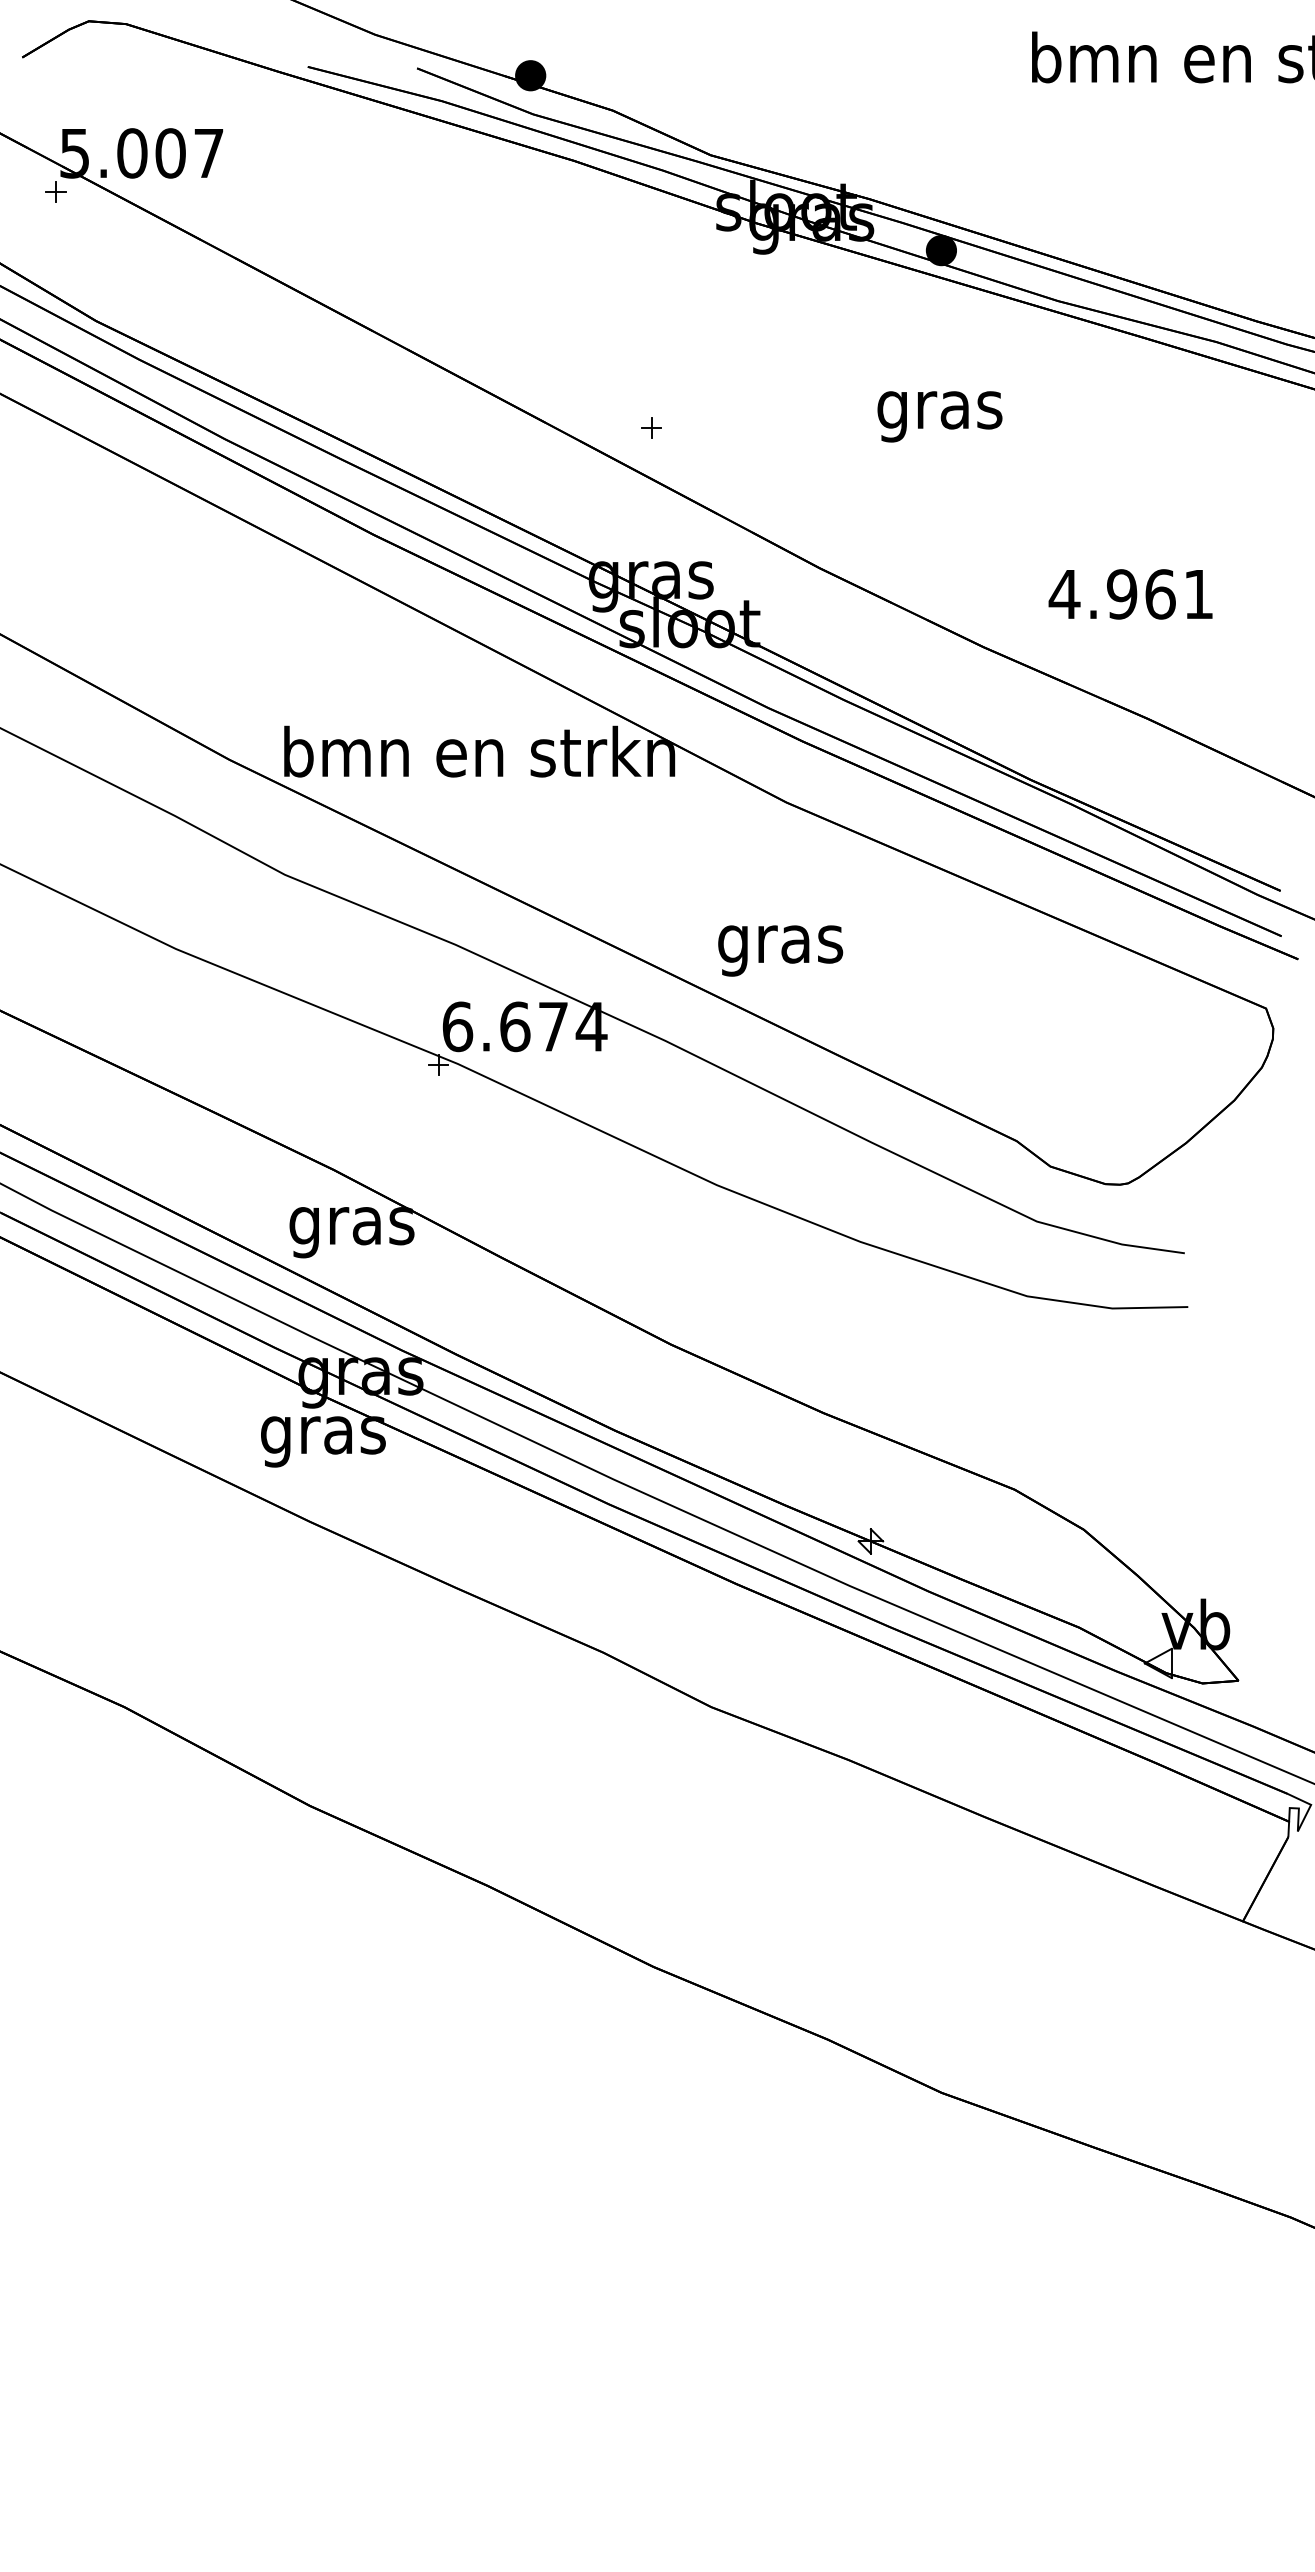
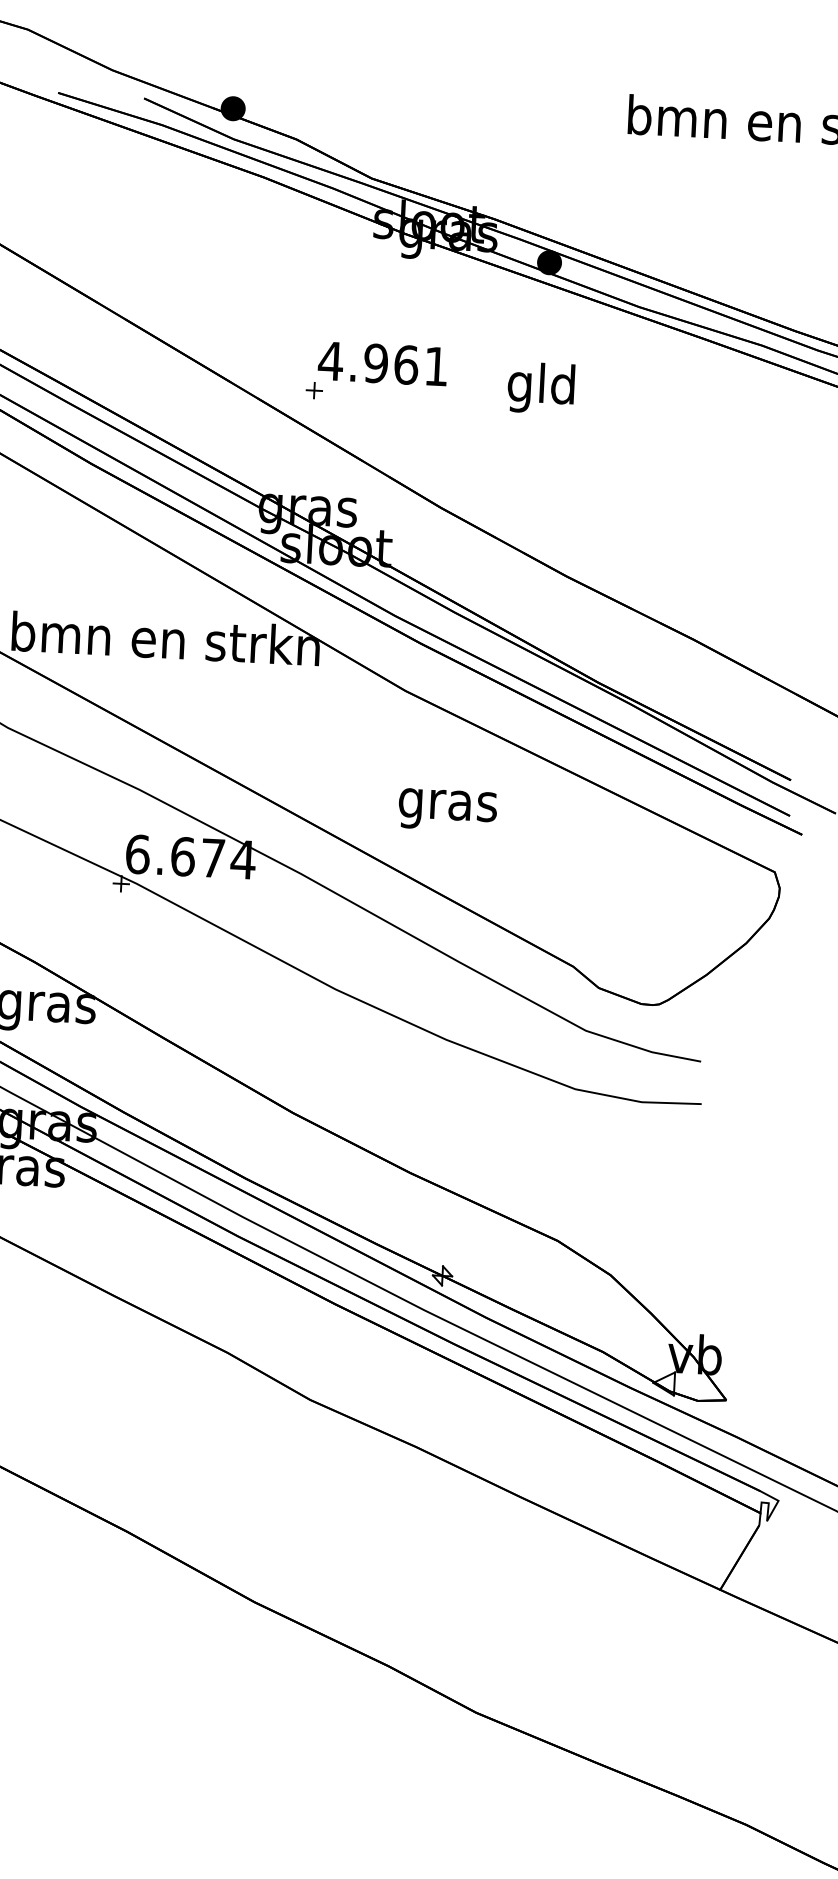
text: (939, 409) -> (541, 387), gras -> gld
text: (1130, 594) -> (382, 363), moved
text: (780, 950) -> (447, 809), moved

